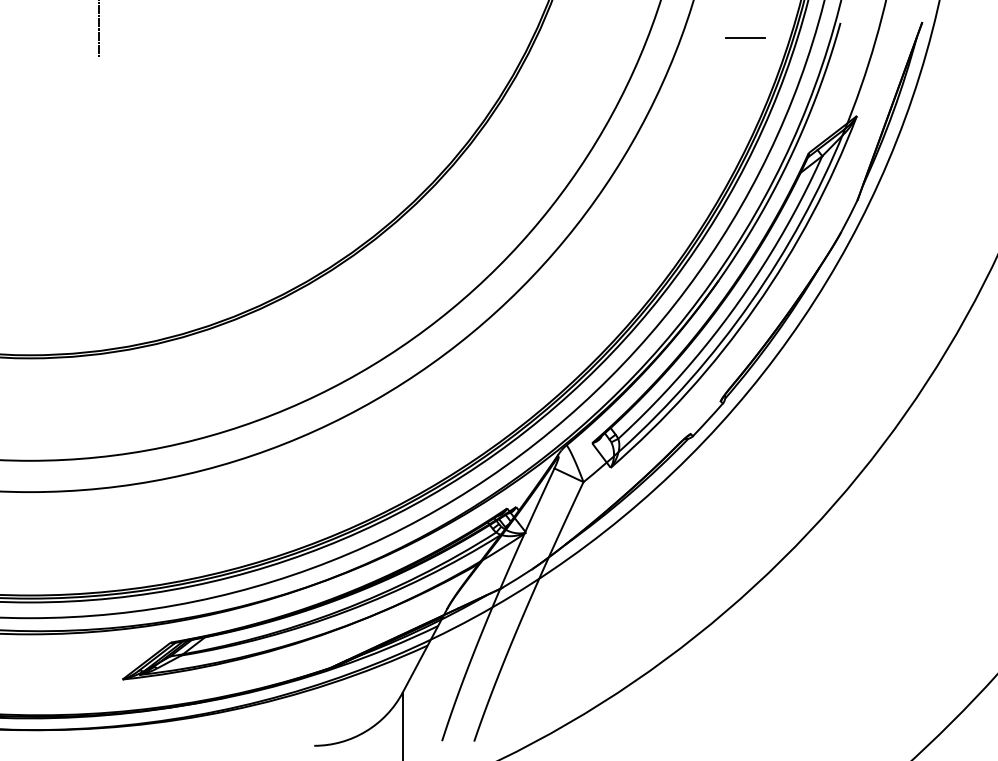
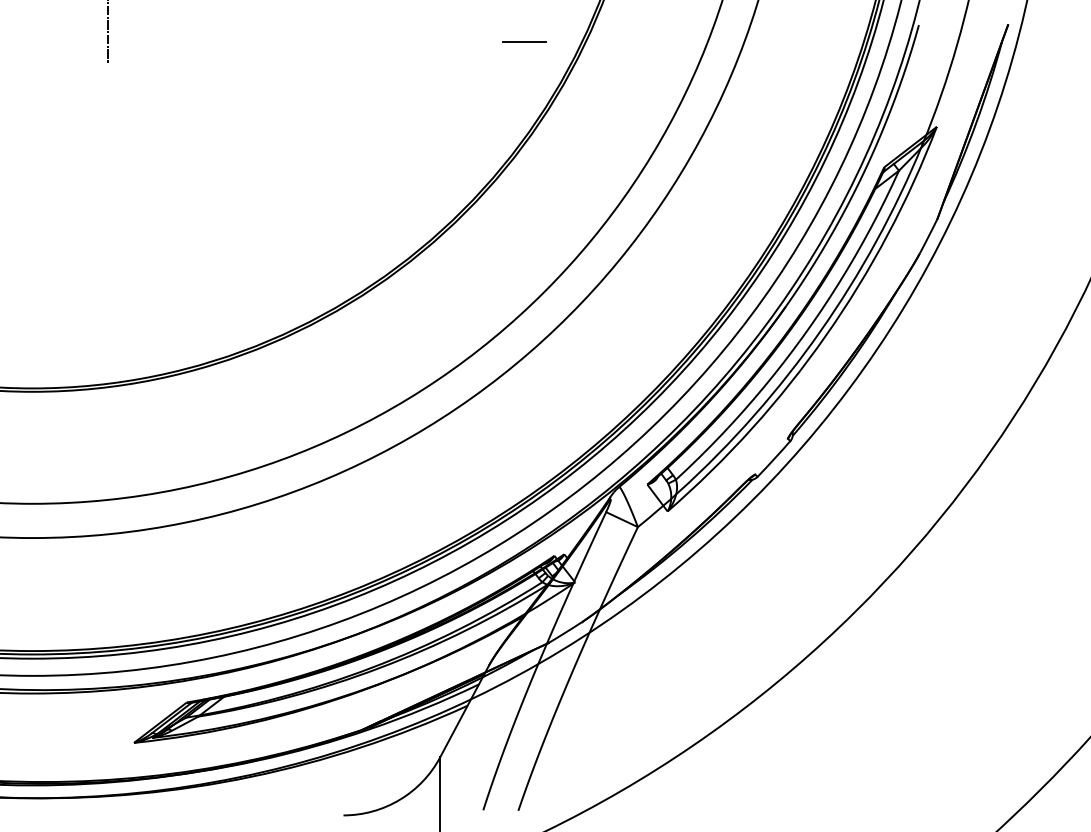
line: (745, 37) -> (525, 40), moved

